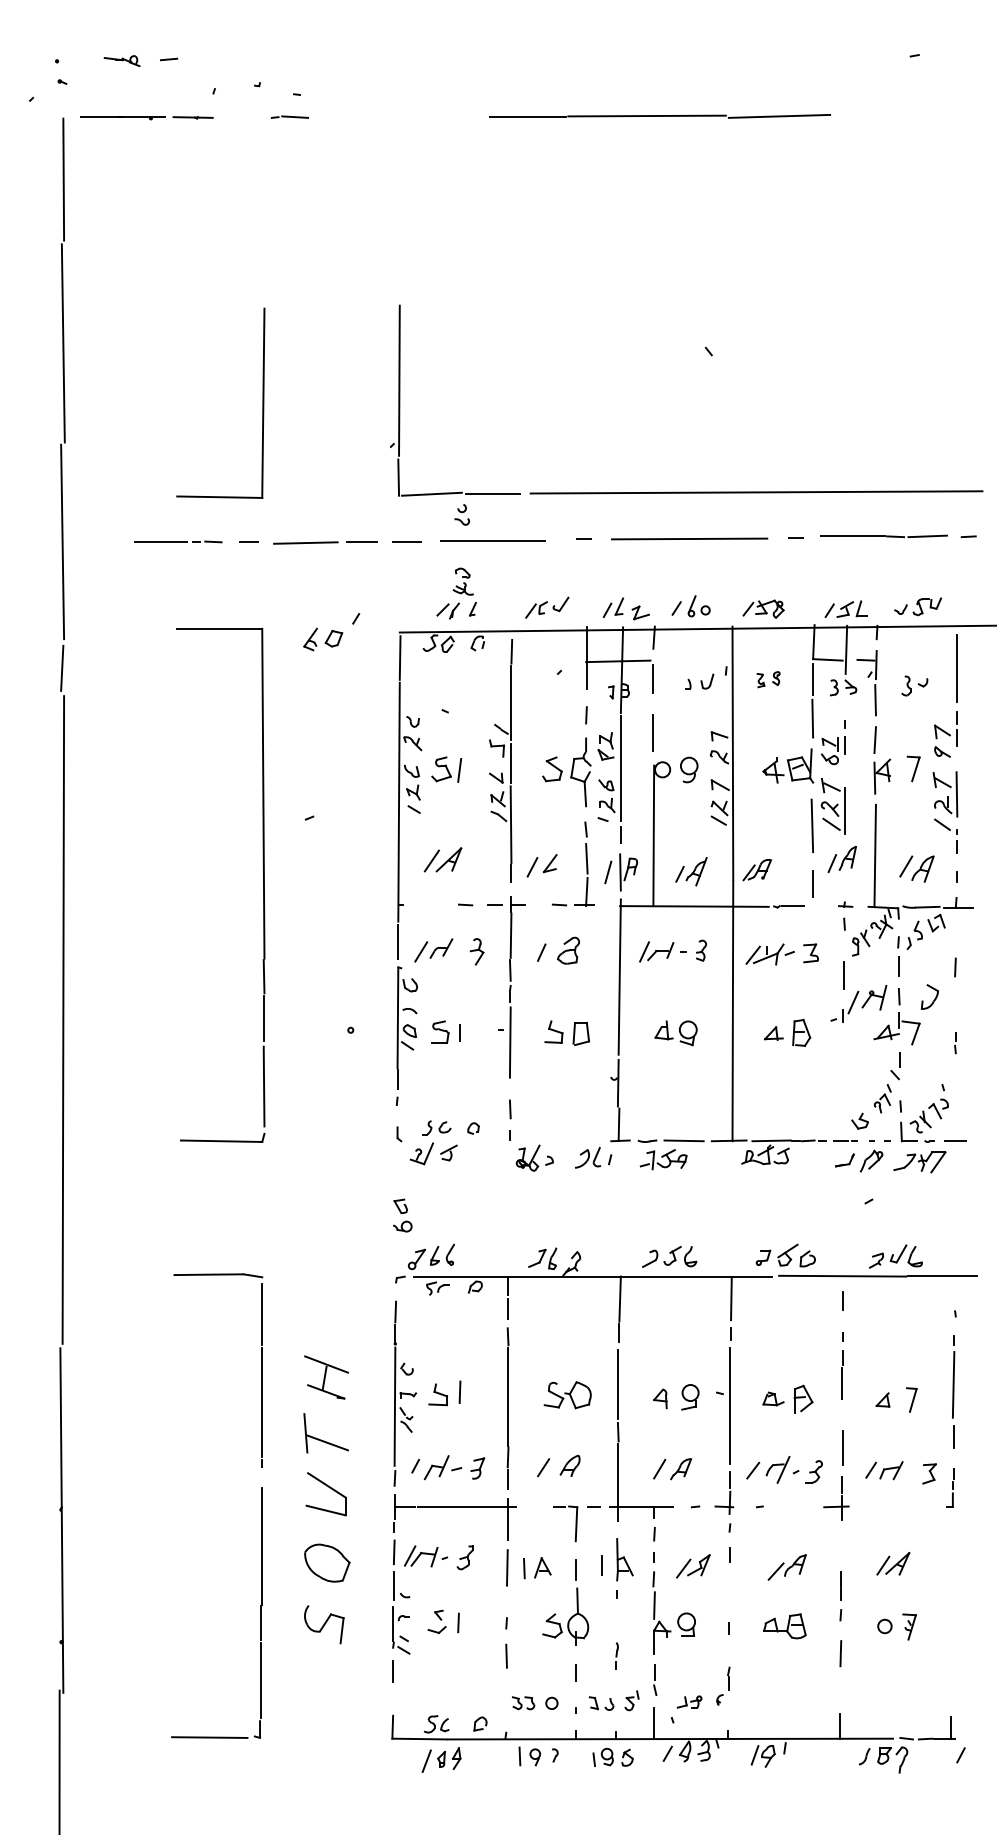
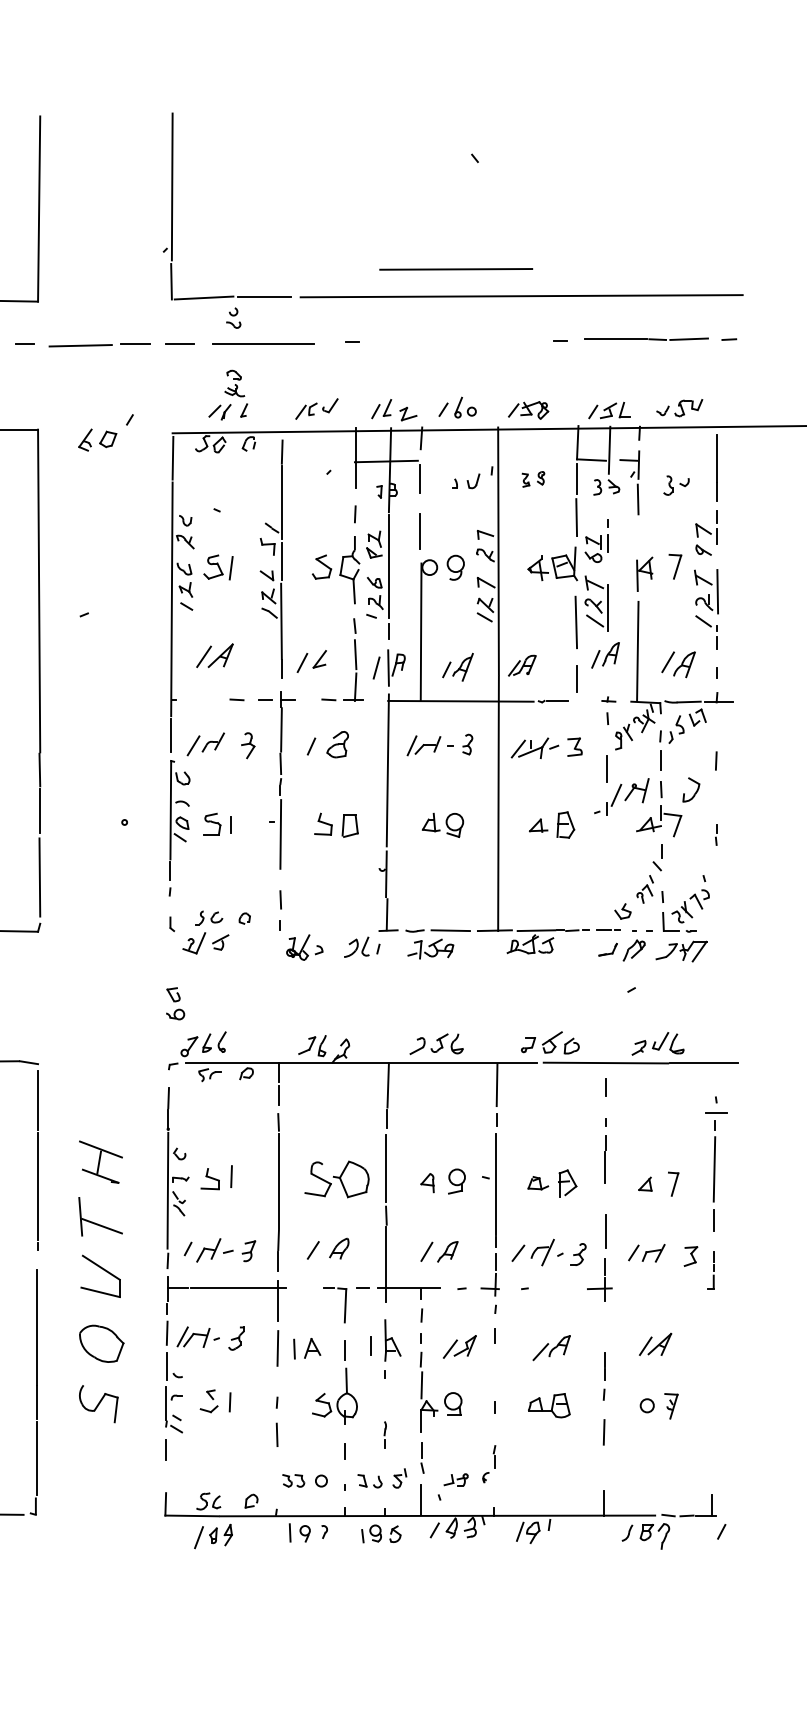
line: (689, 538) -> (456, 268), moved
line: (874, 740) -> (637, 538), removed
line: (955, 1140) -> (716, 1112), moved
part: (567, 1395) -> (336, 1179), size x1.4

